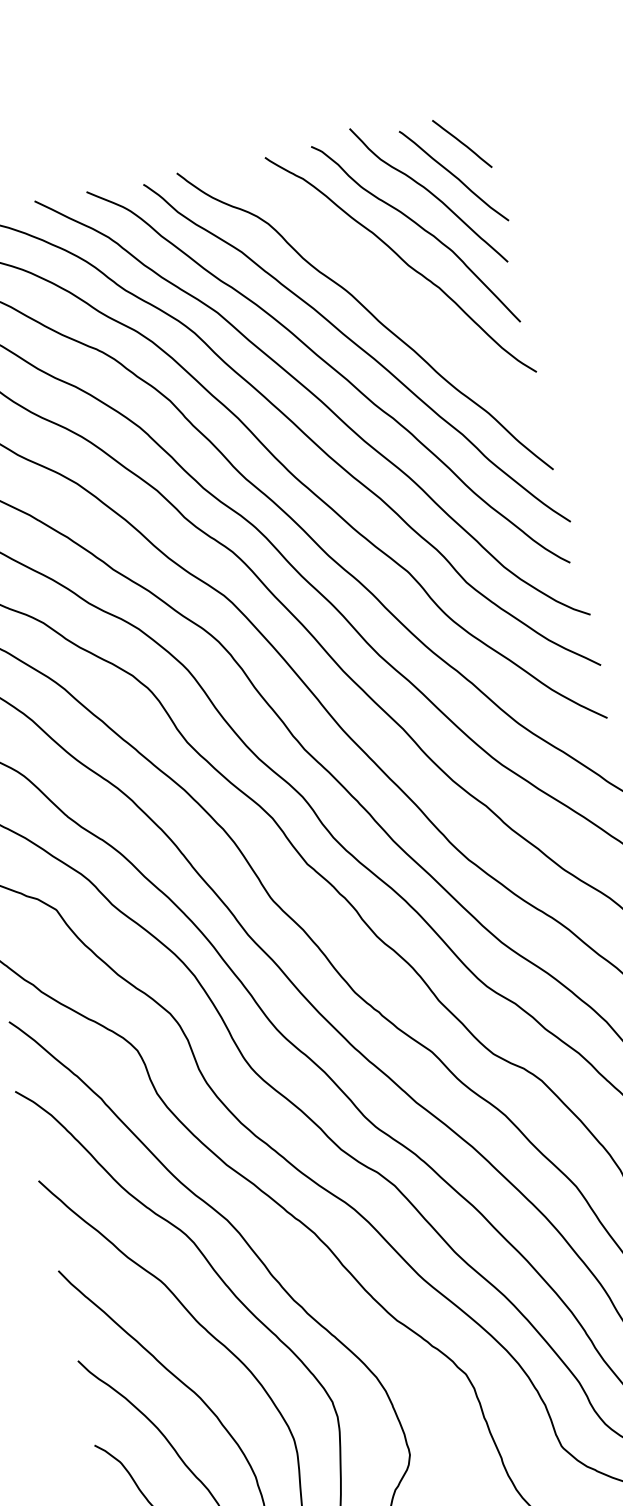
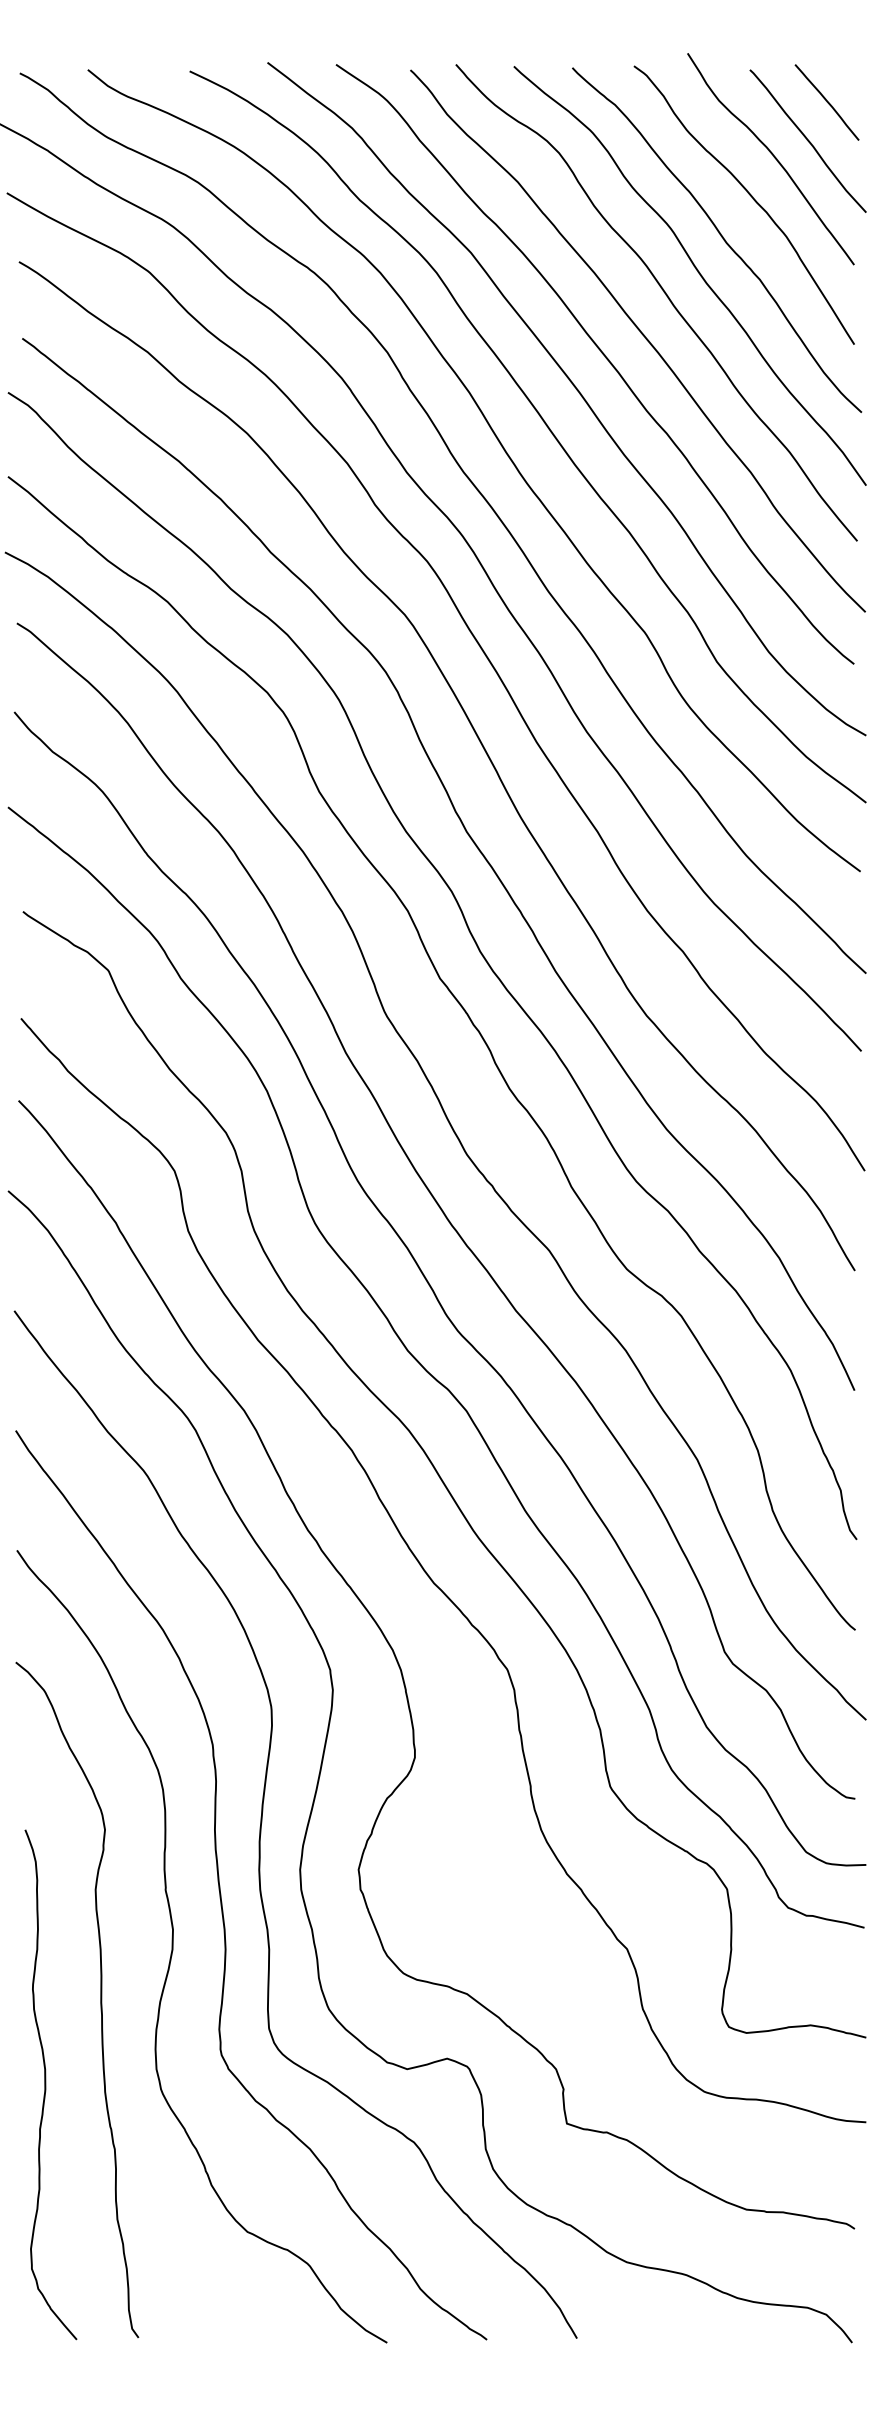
curve: (389, 290) -> (695, 269), added

